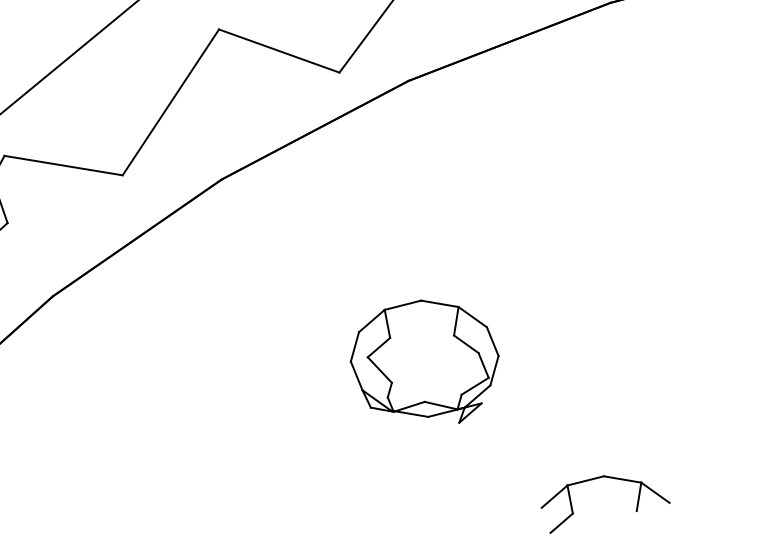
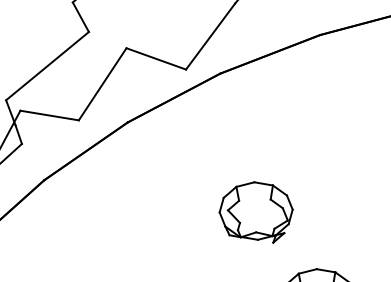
part: (423, 361) -> (255, 212), moved

